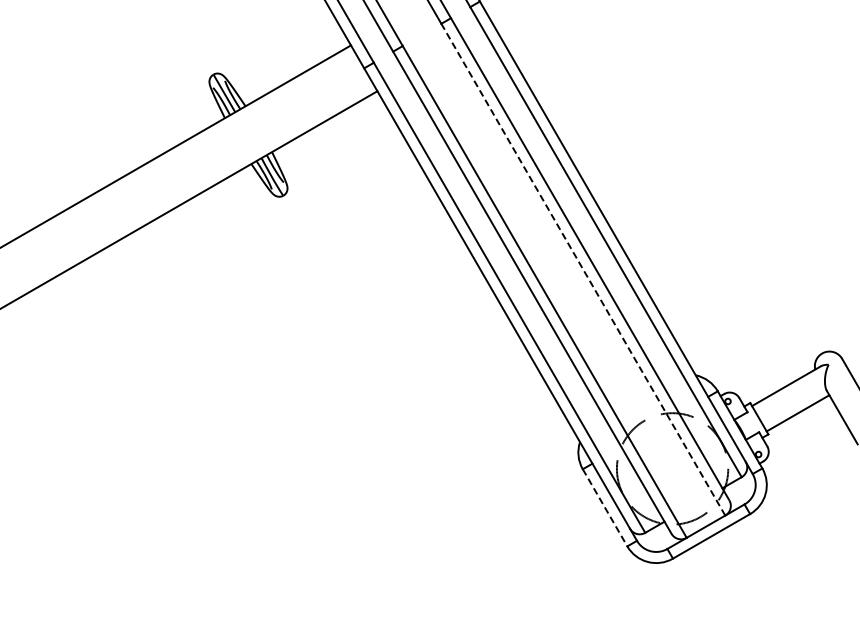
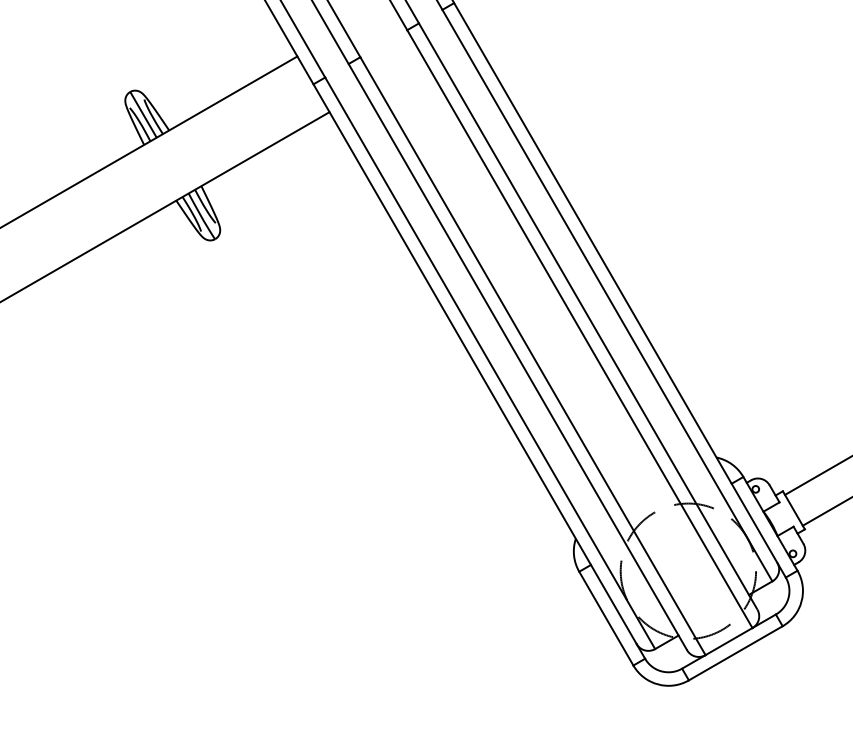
line: (583, 269) -> (580, 328), dashed -> solid
line: (605, 507) -> (606, 618), dashed -> solid

